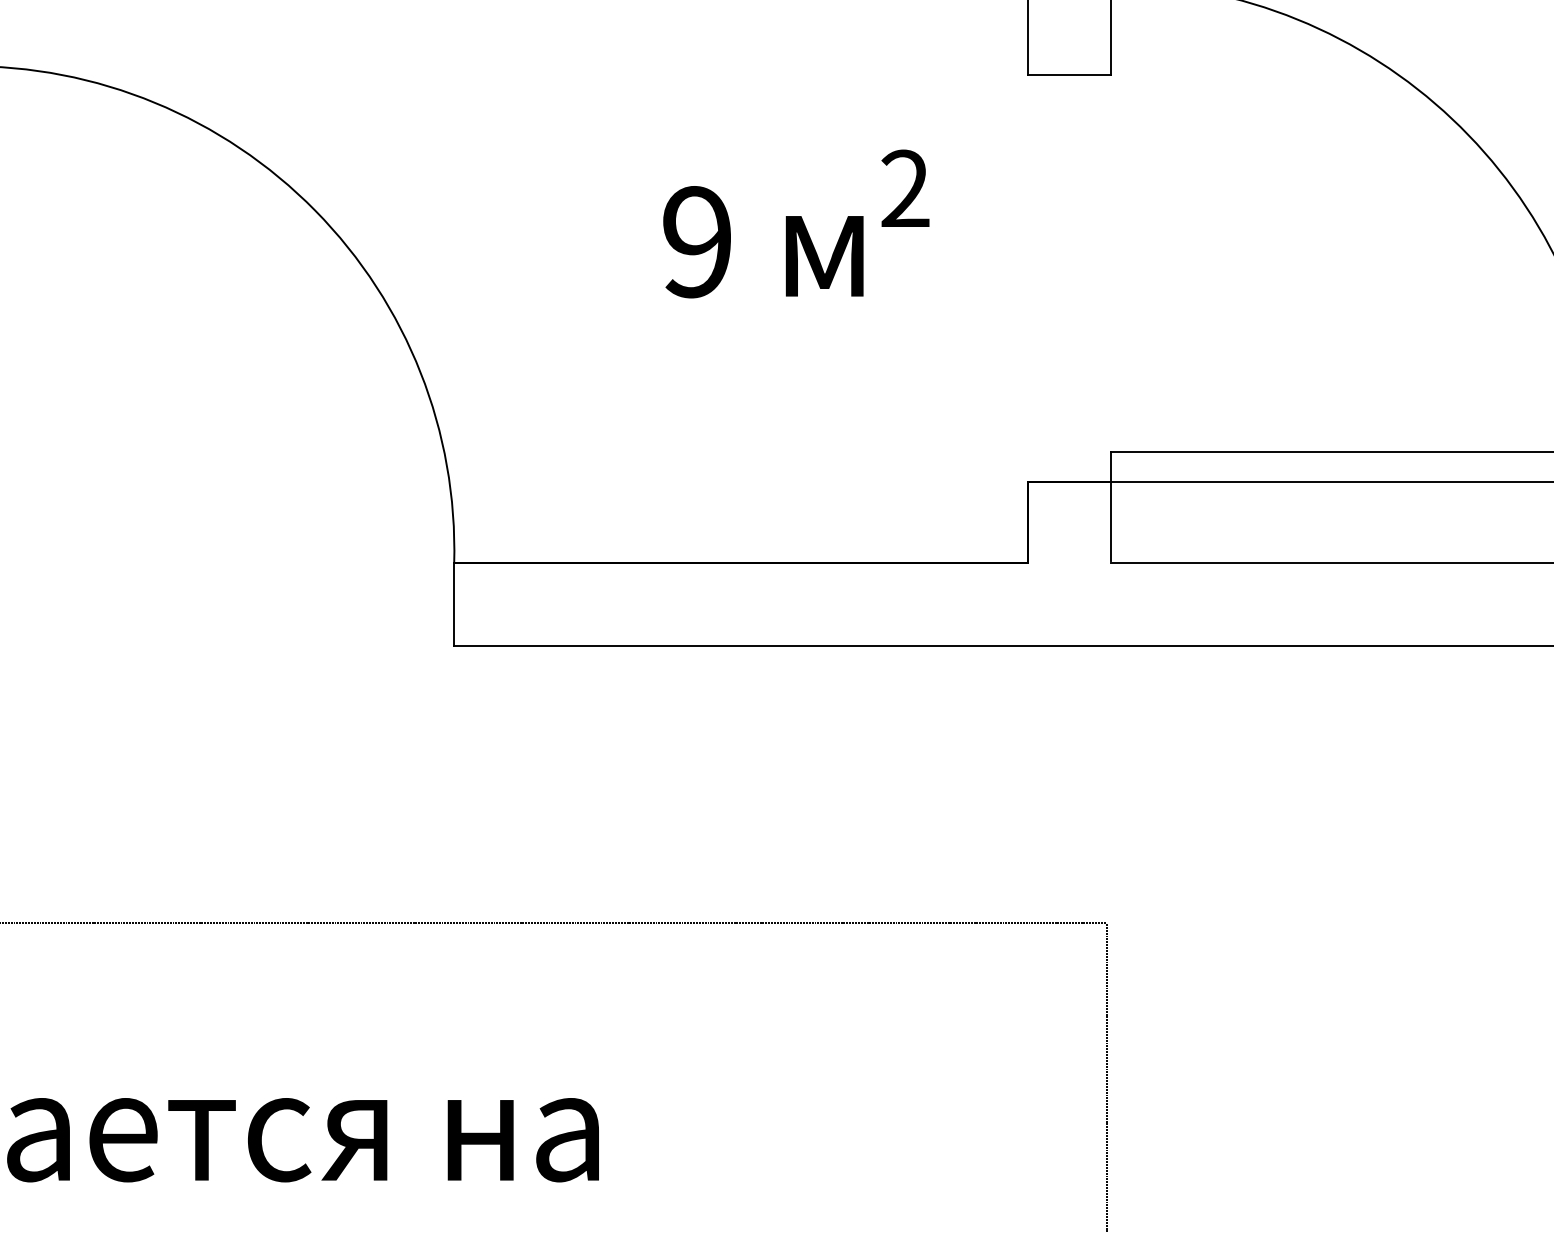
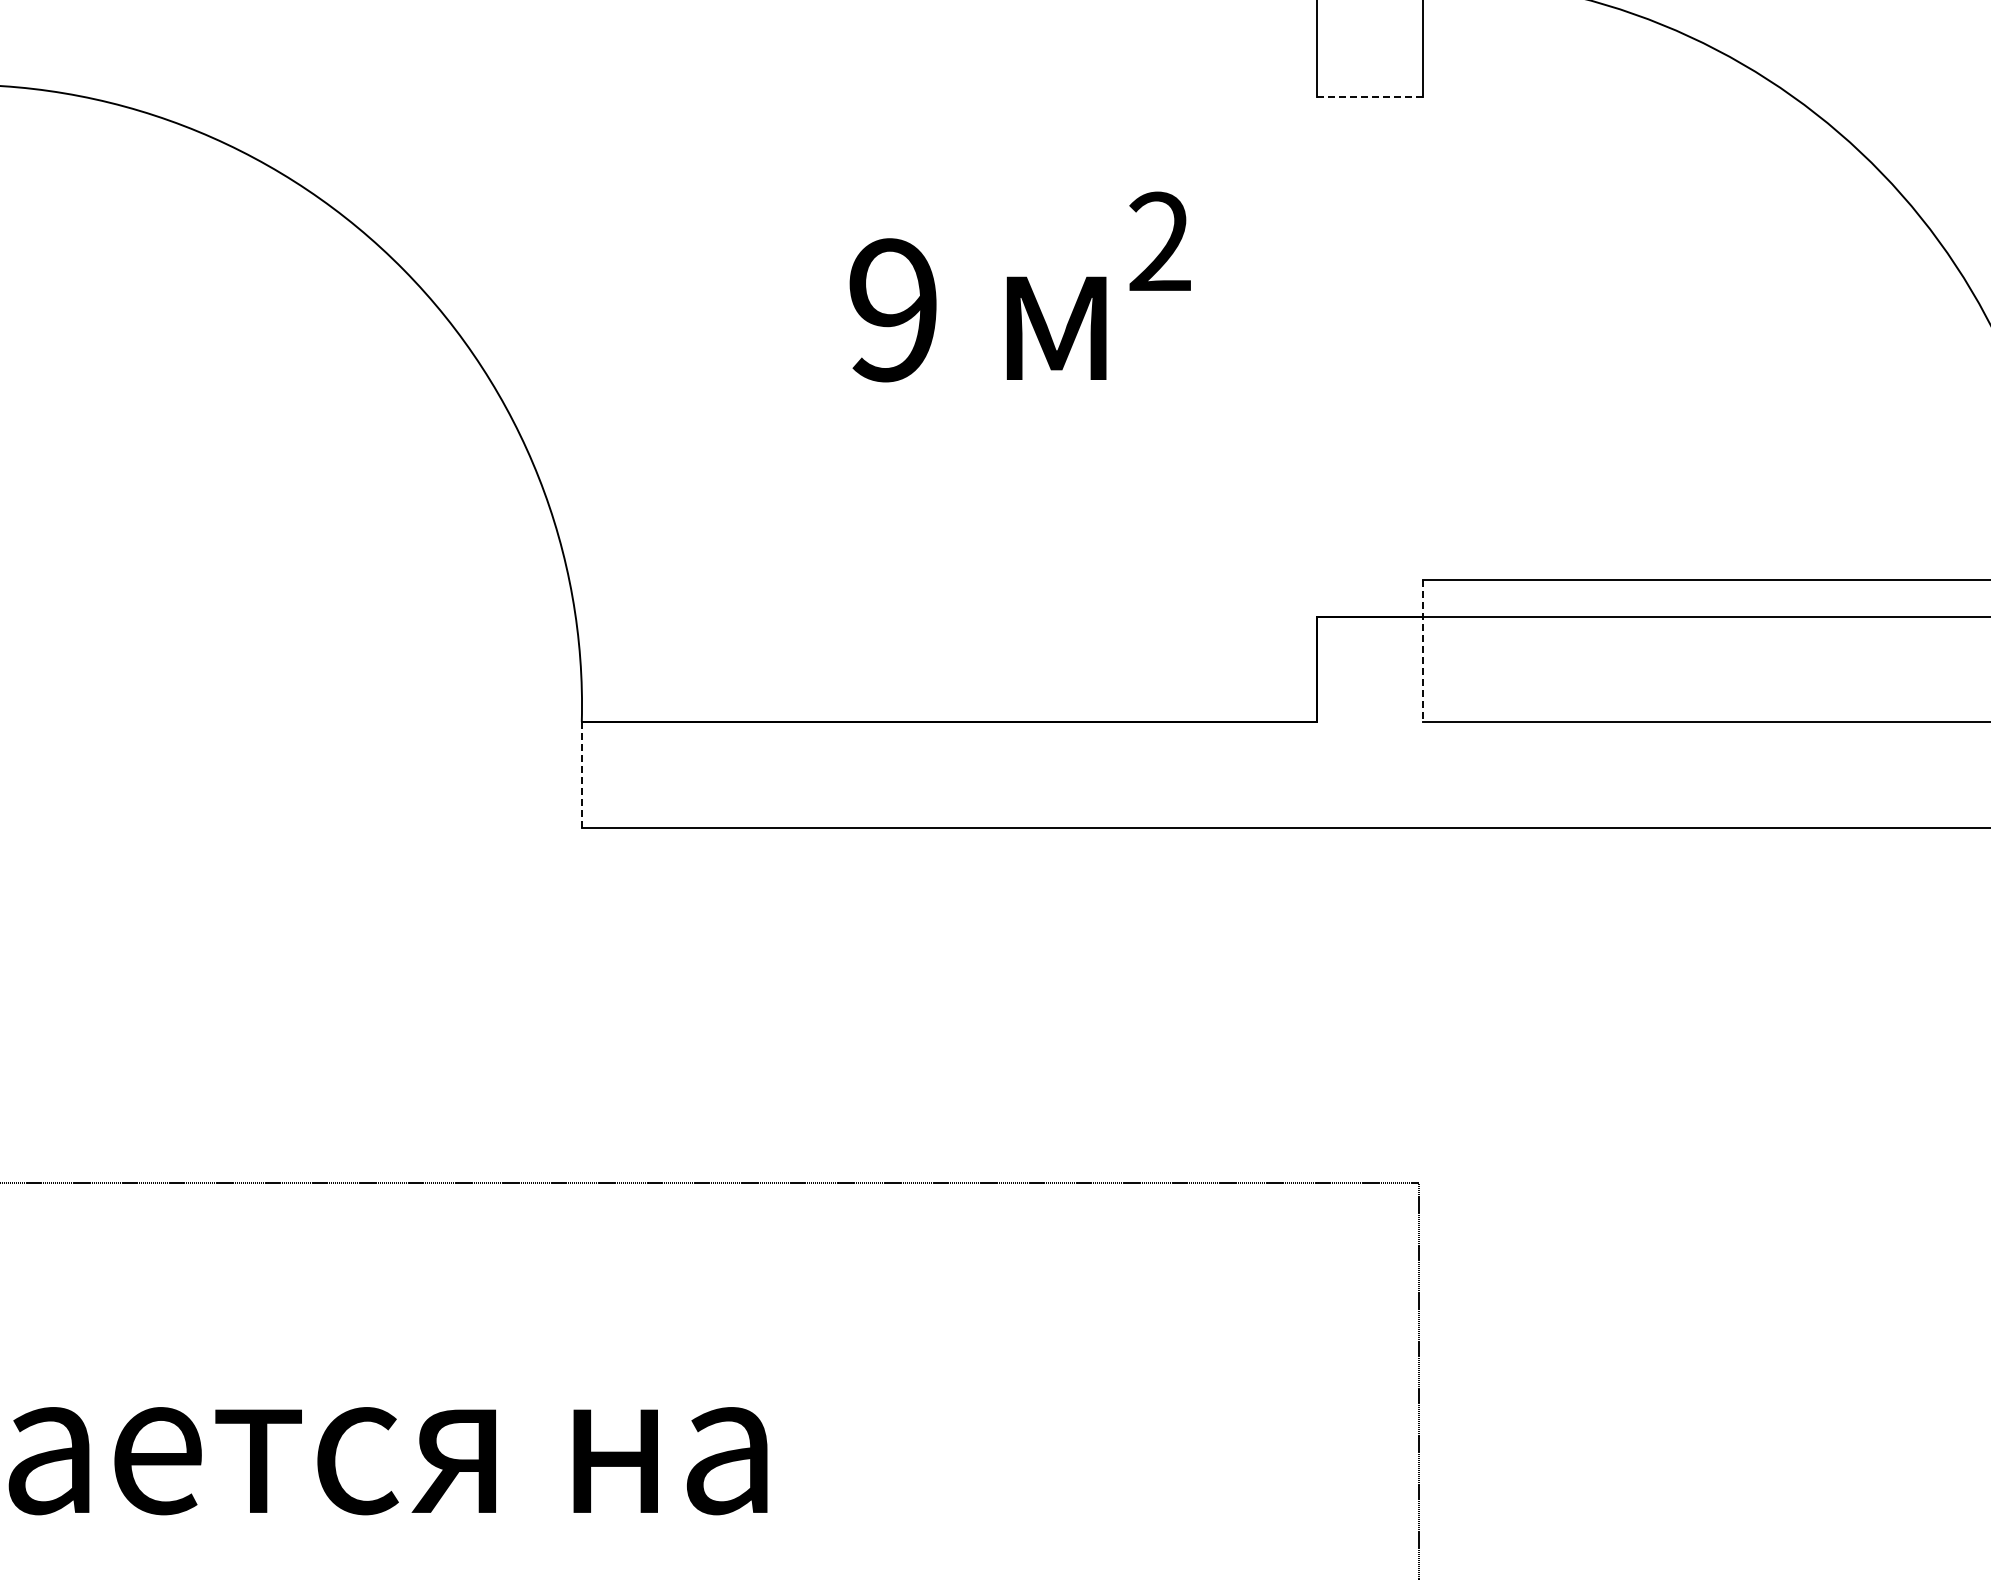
line: (1069, 75) -> (1370, 96), solid -> dashed
line: (1110, 506) -> (1423, 649), solid -> dashed
line: (453, 605) -> (581, 775), solid -> dashed

